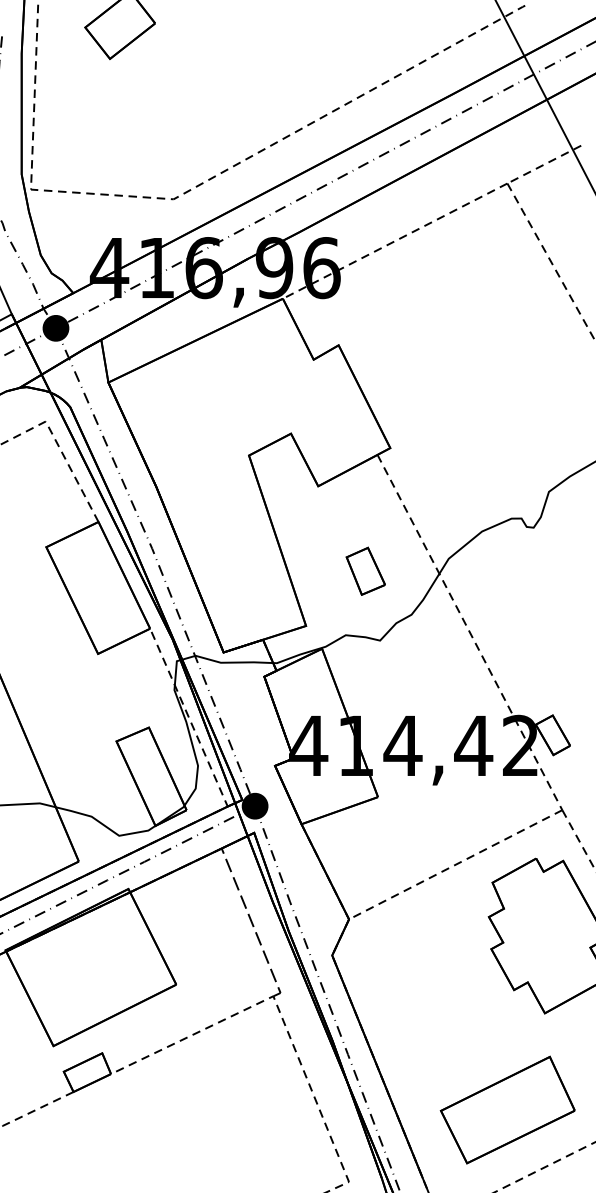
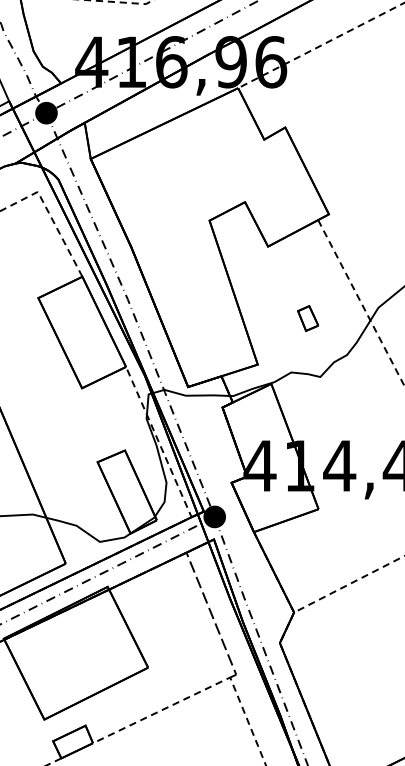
part: (365, 571) -> (308, 318), size x0.62

